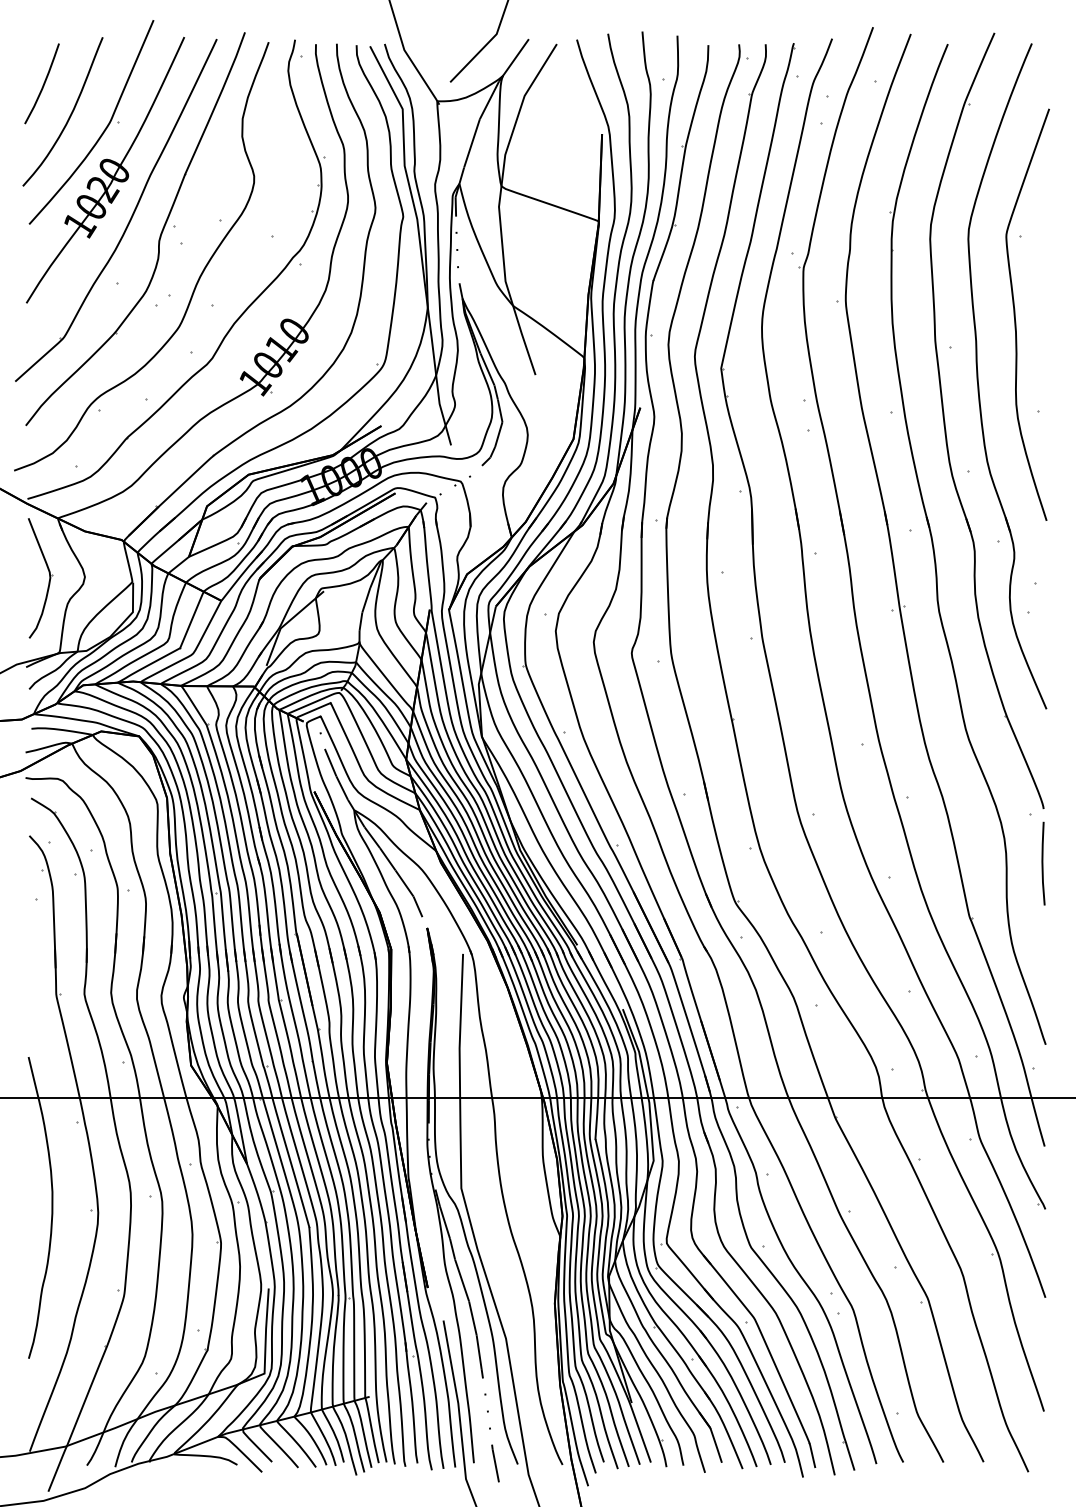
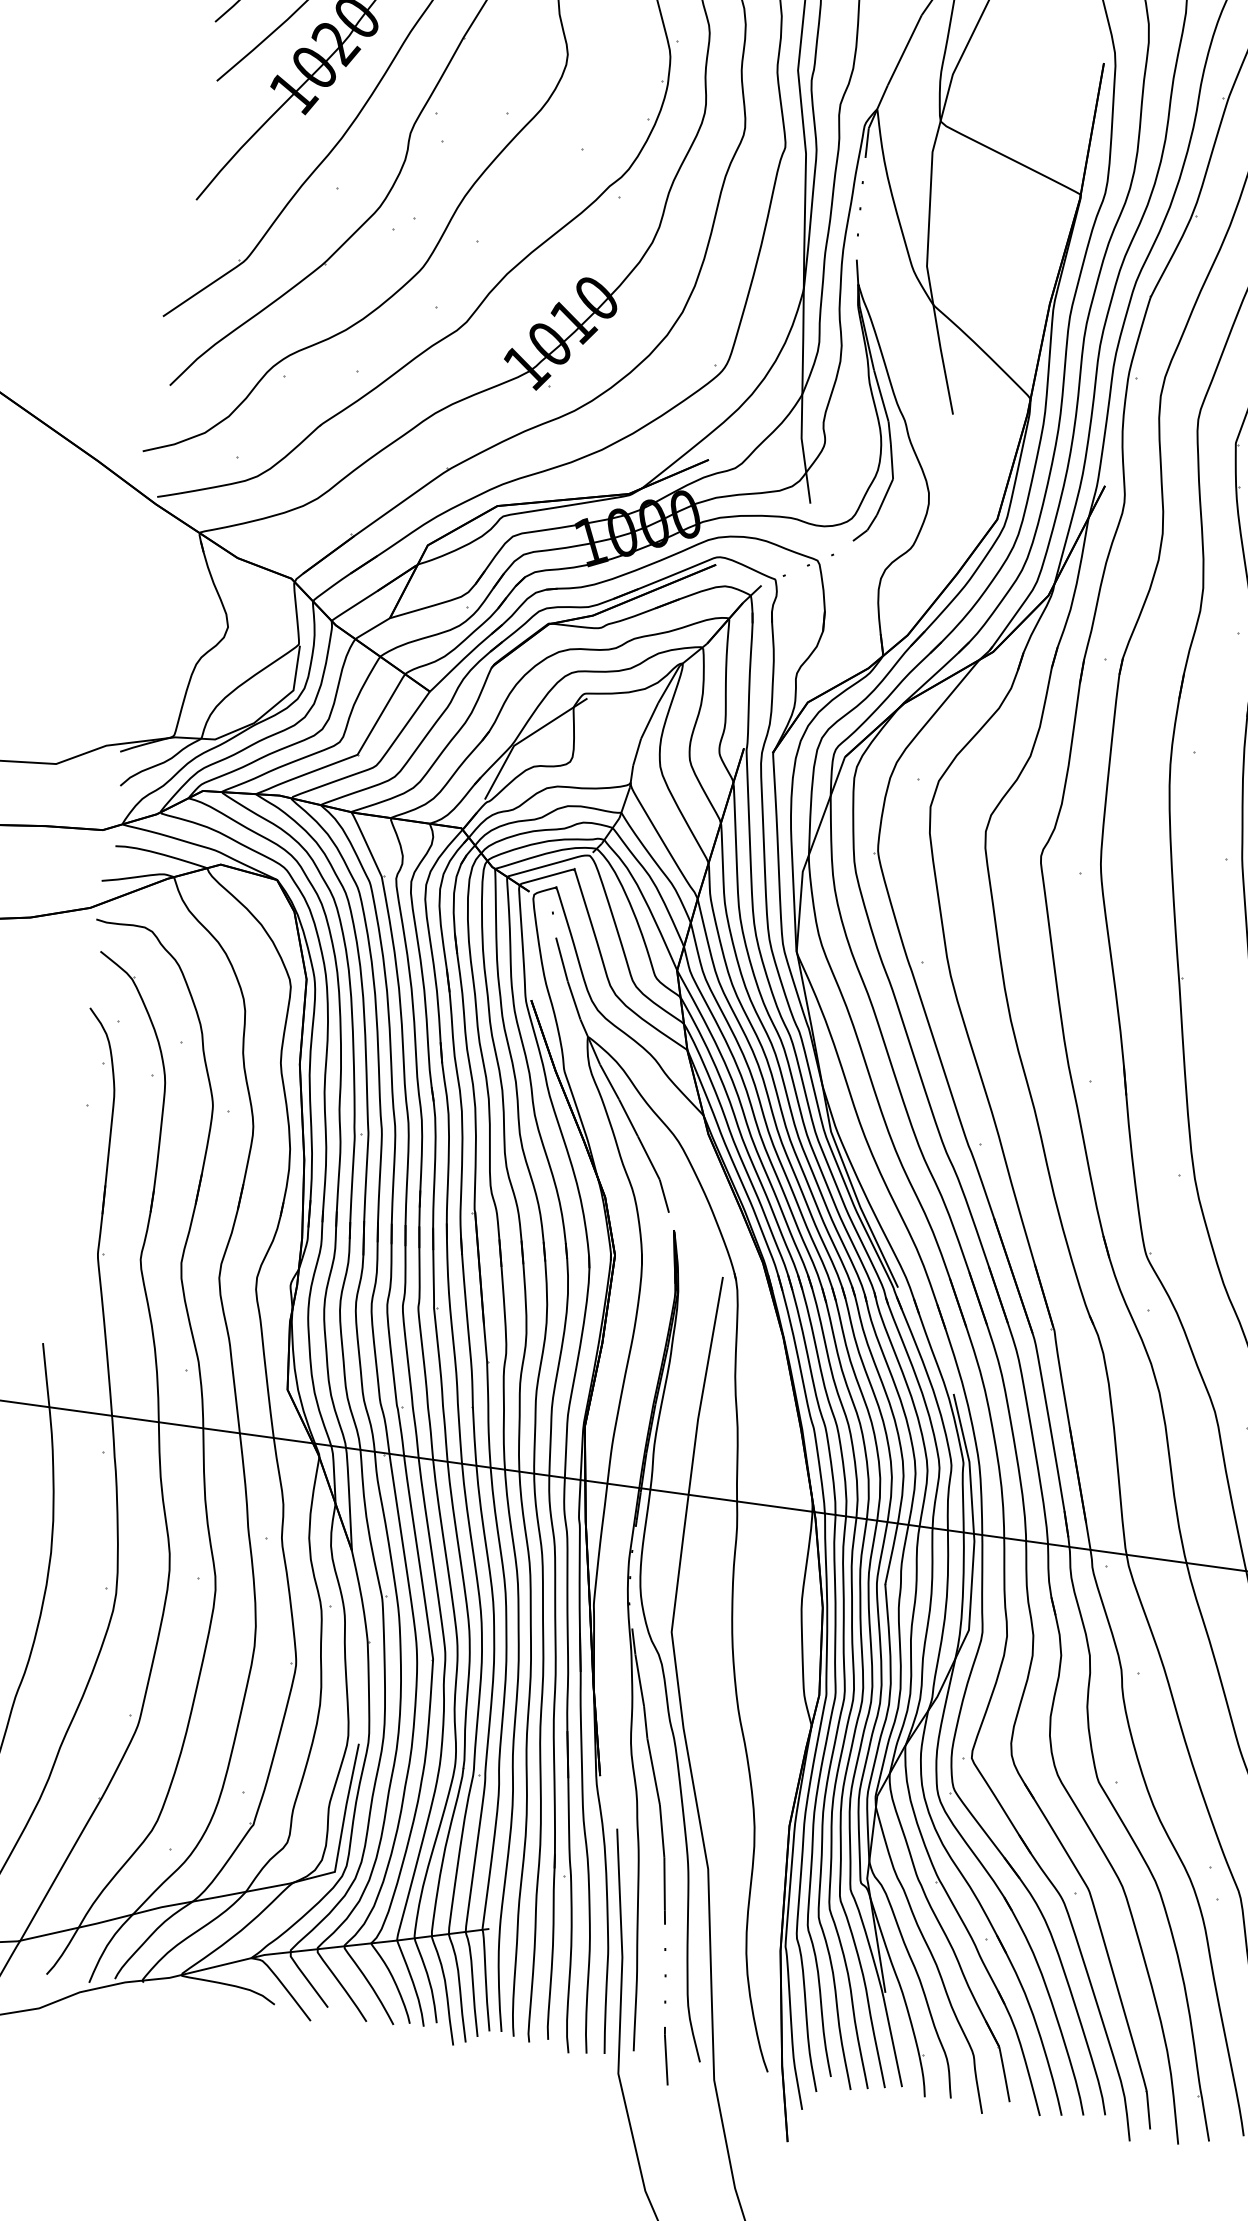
part: (48, 581) -> (171, 626), removed

